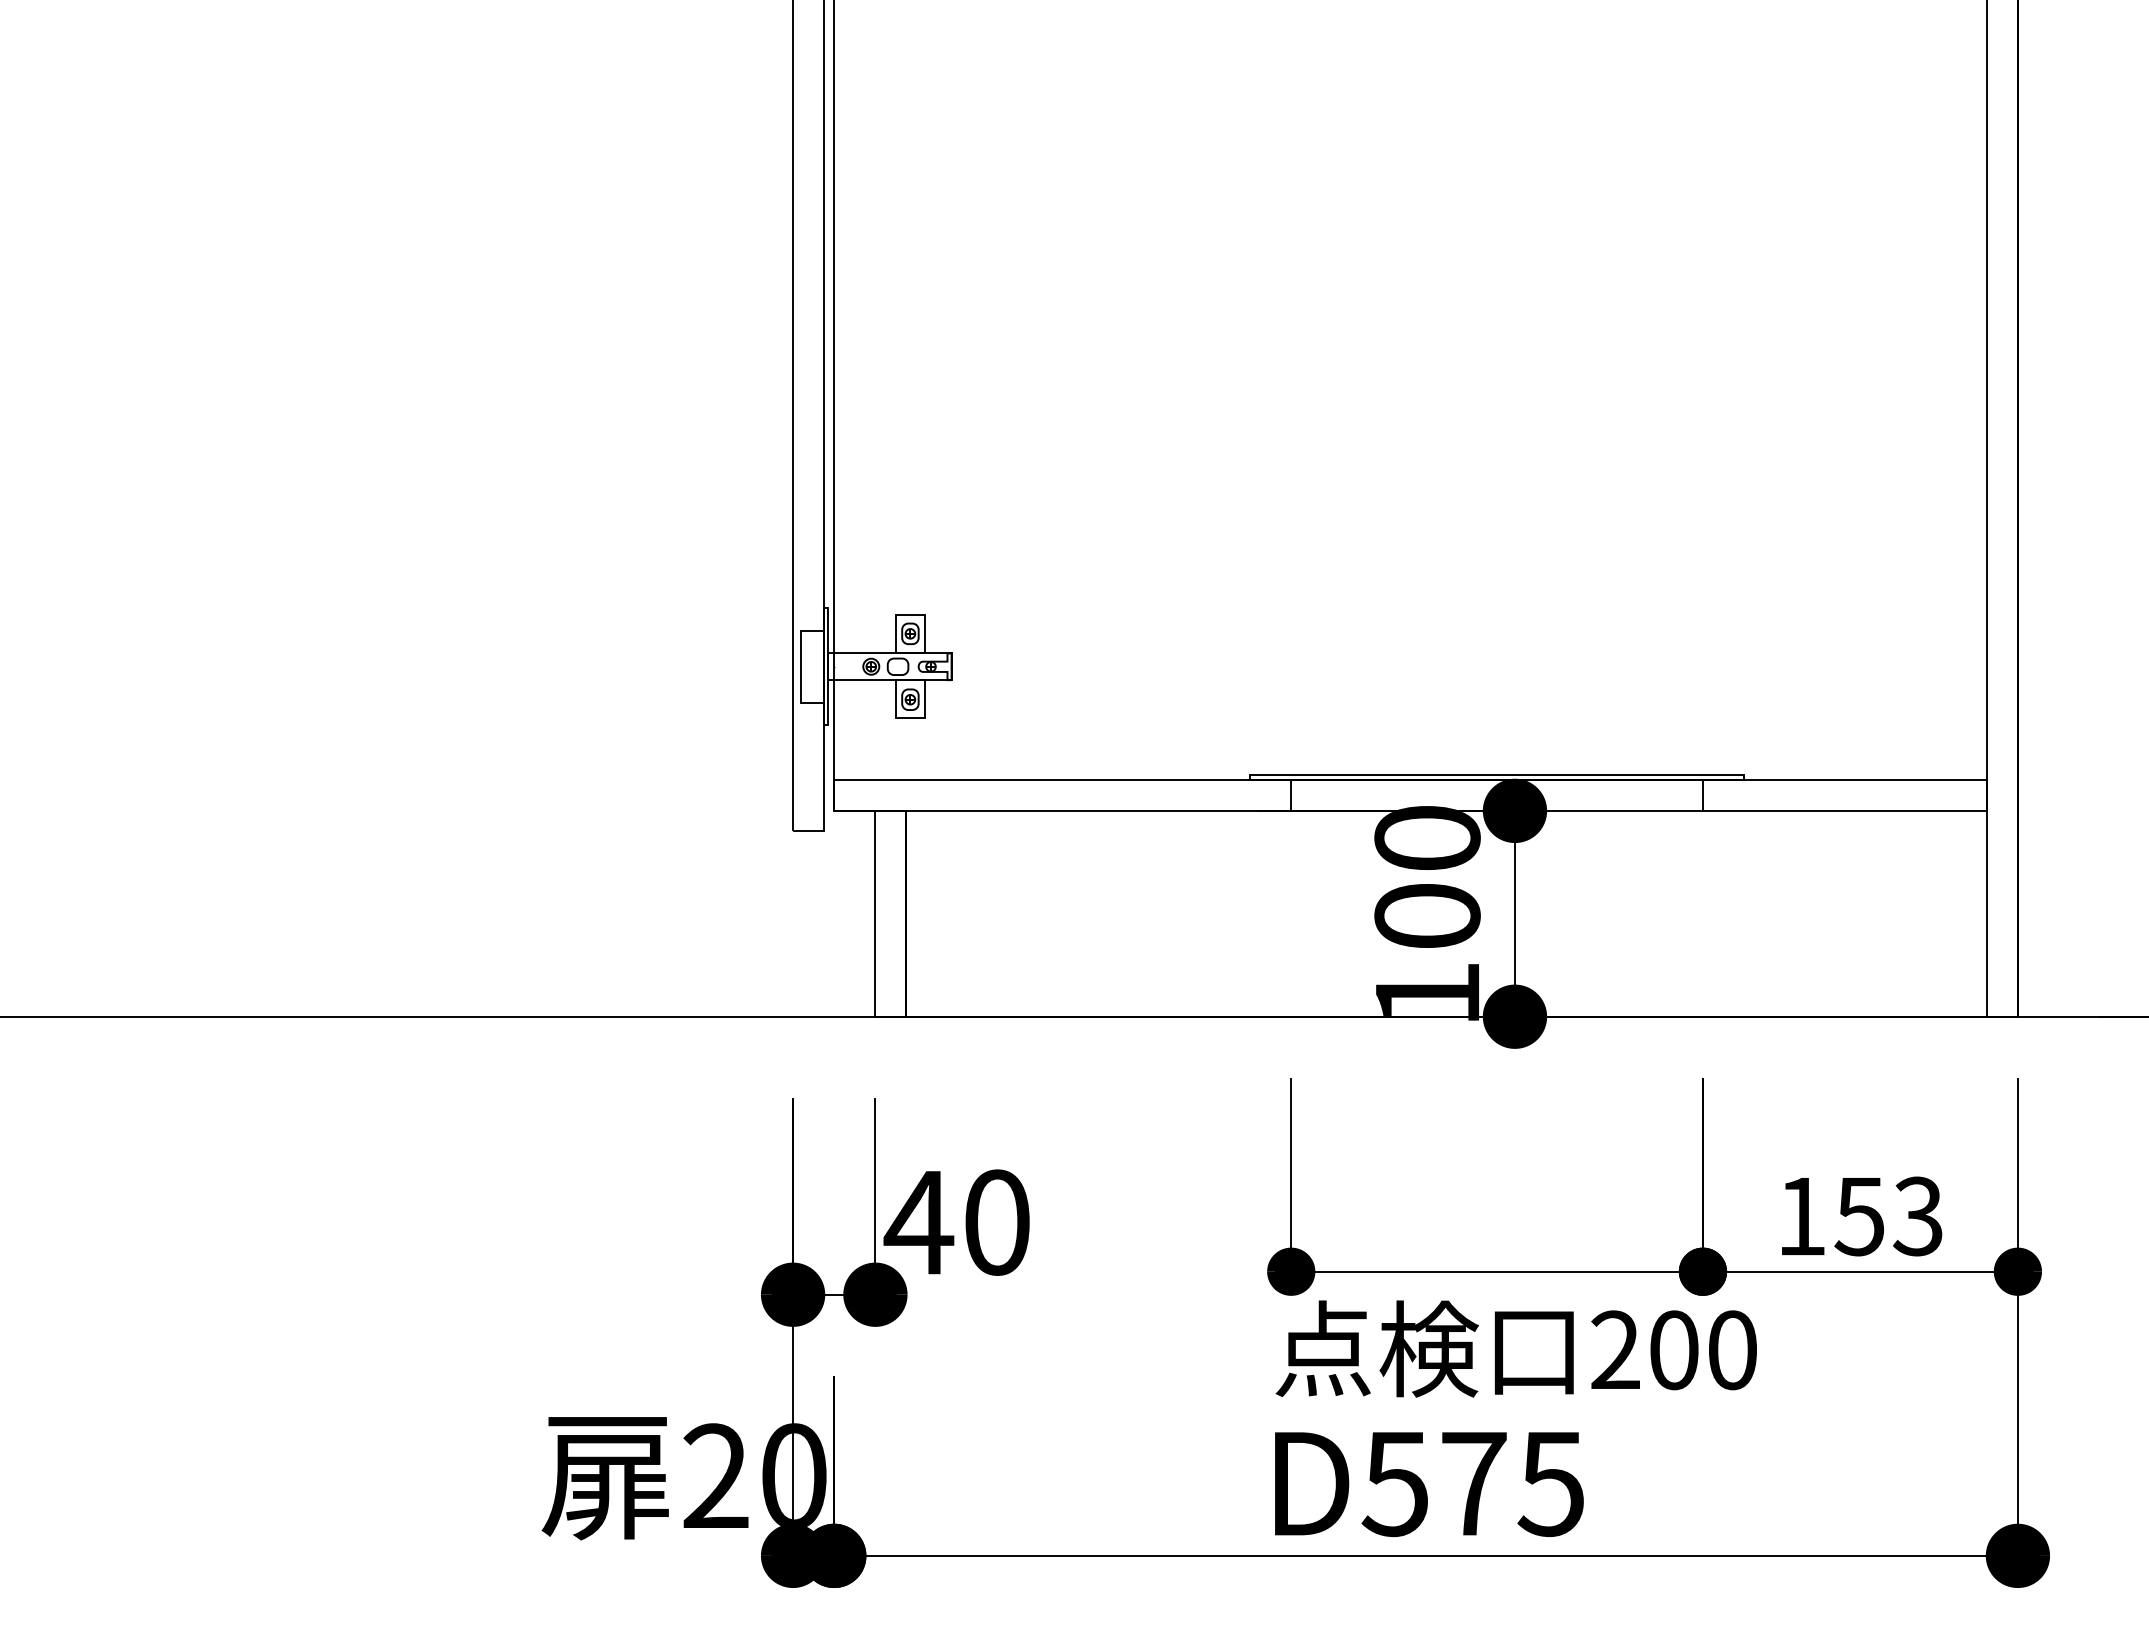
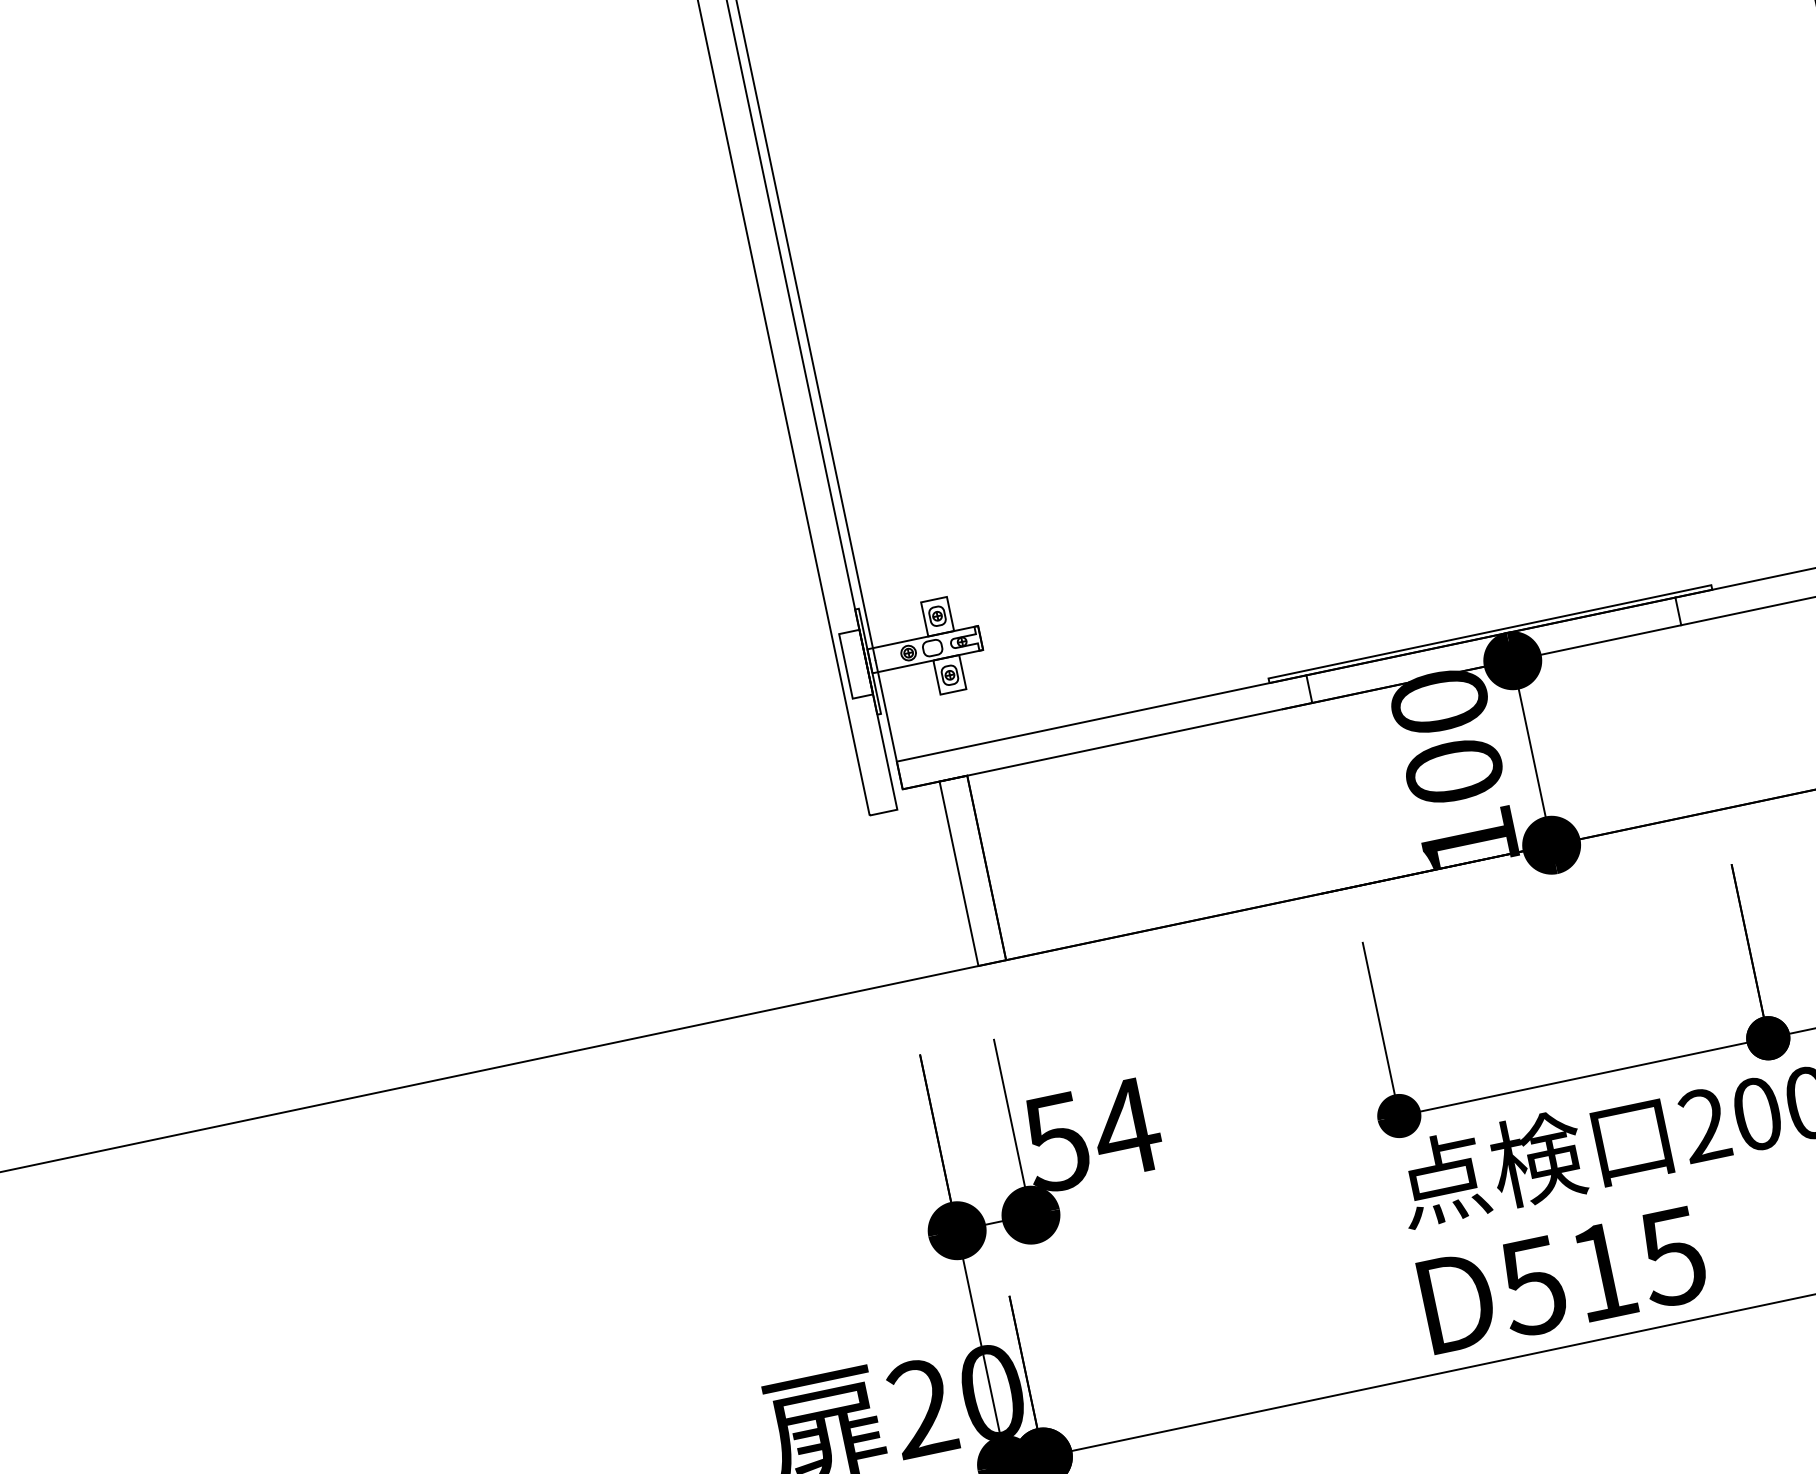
text: (957, 1222) -> (1090, 1134), 40 -> 54
text: (1474, 1483) -> (1603, 1271), D575 -> D515

